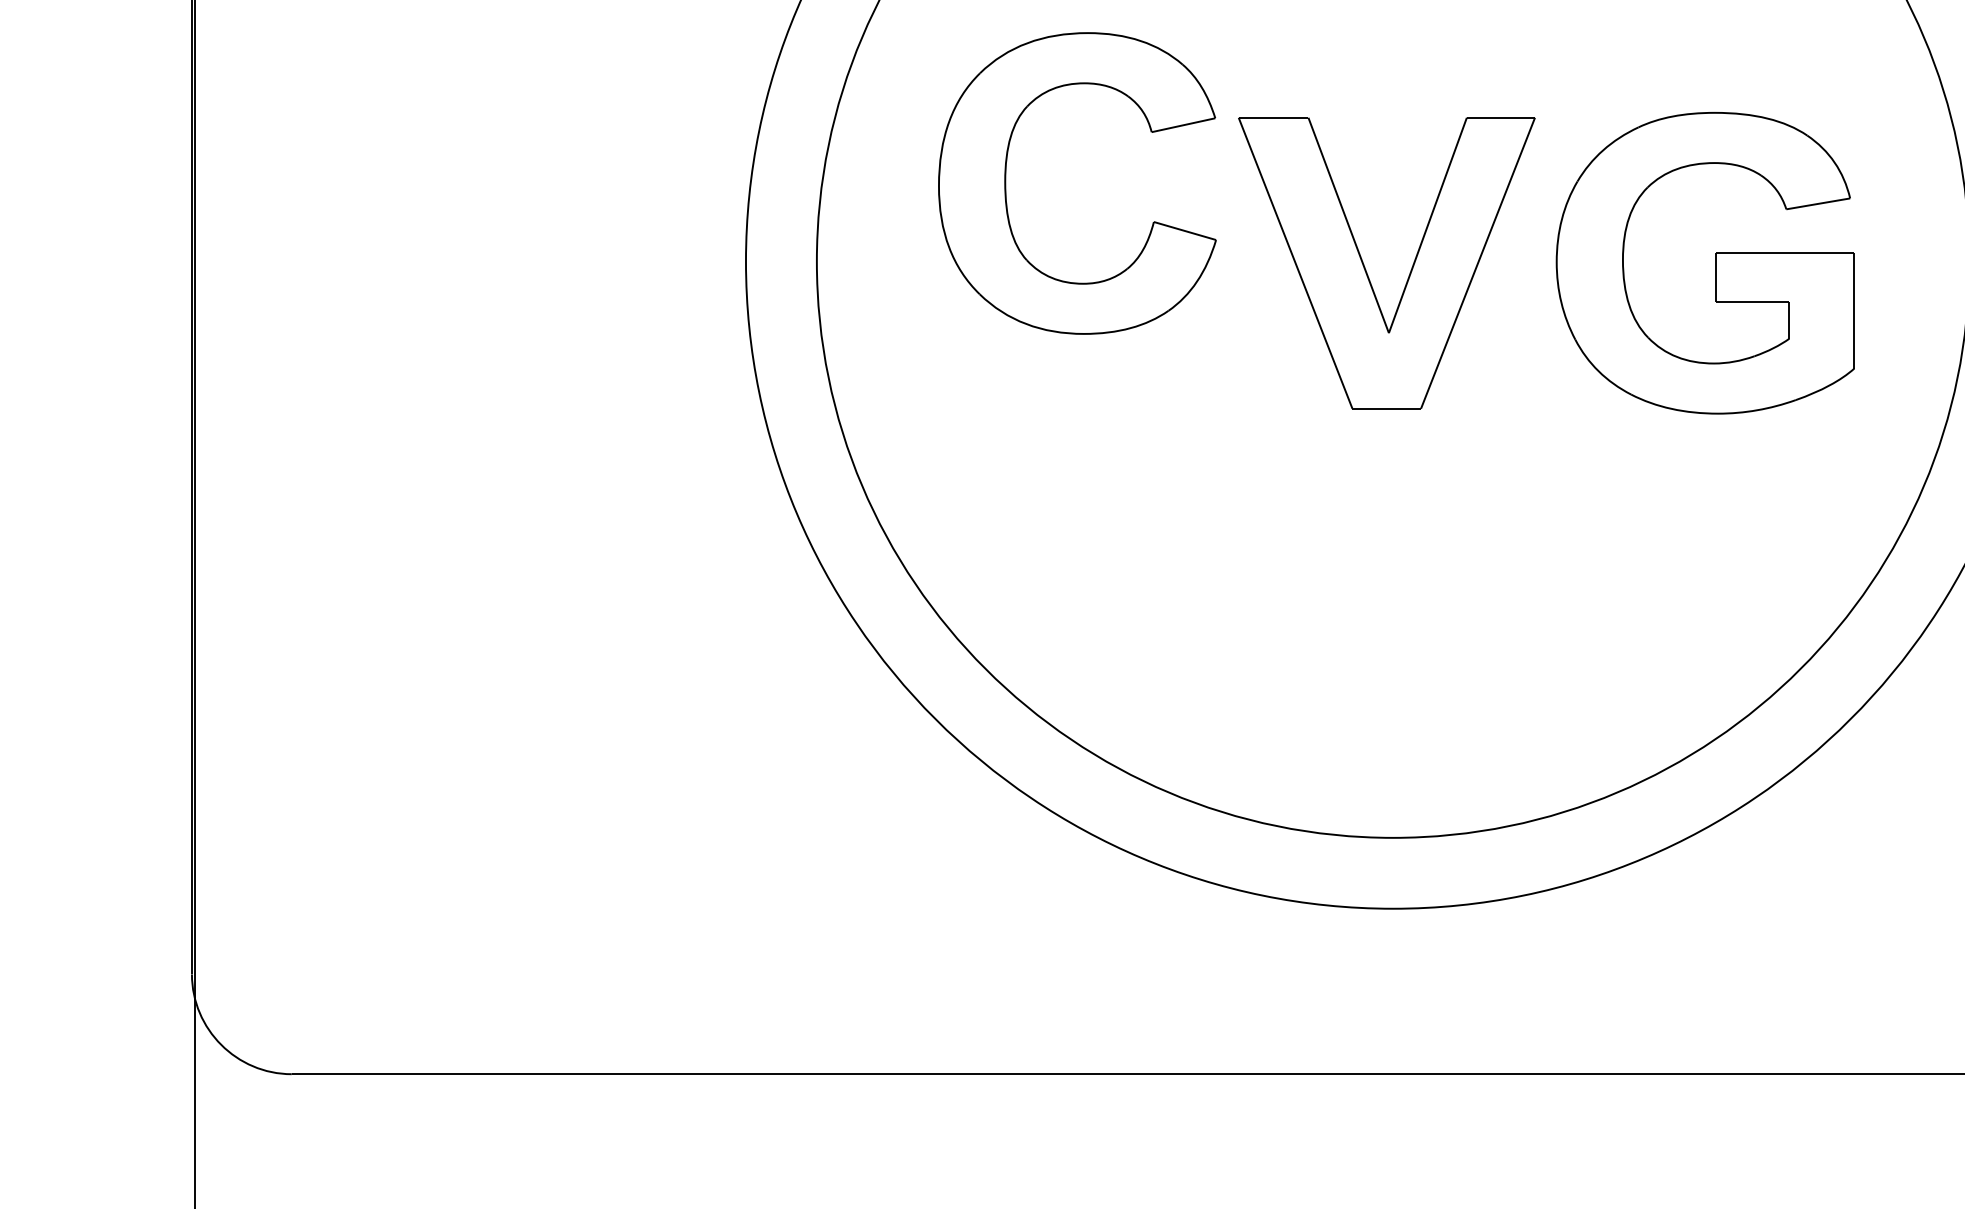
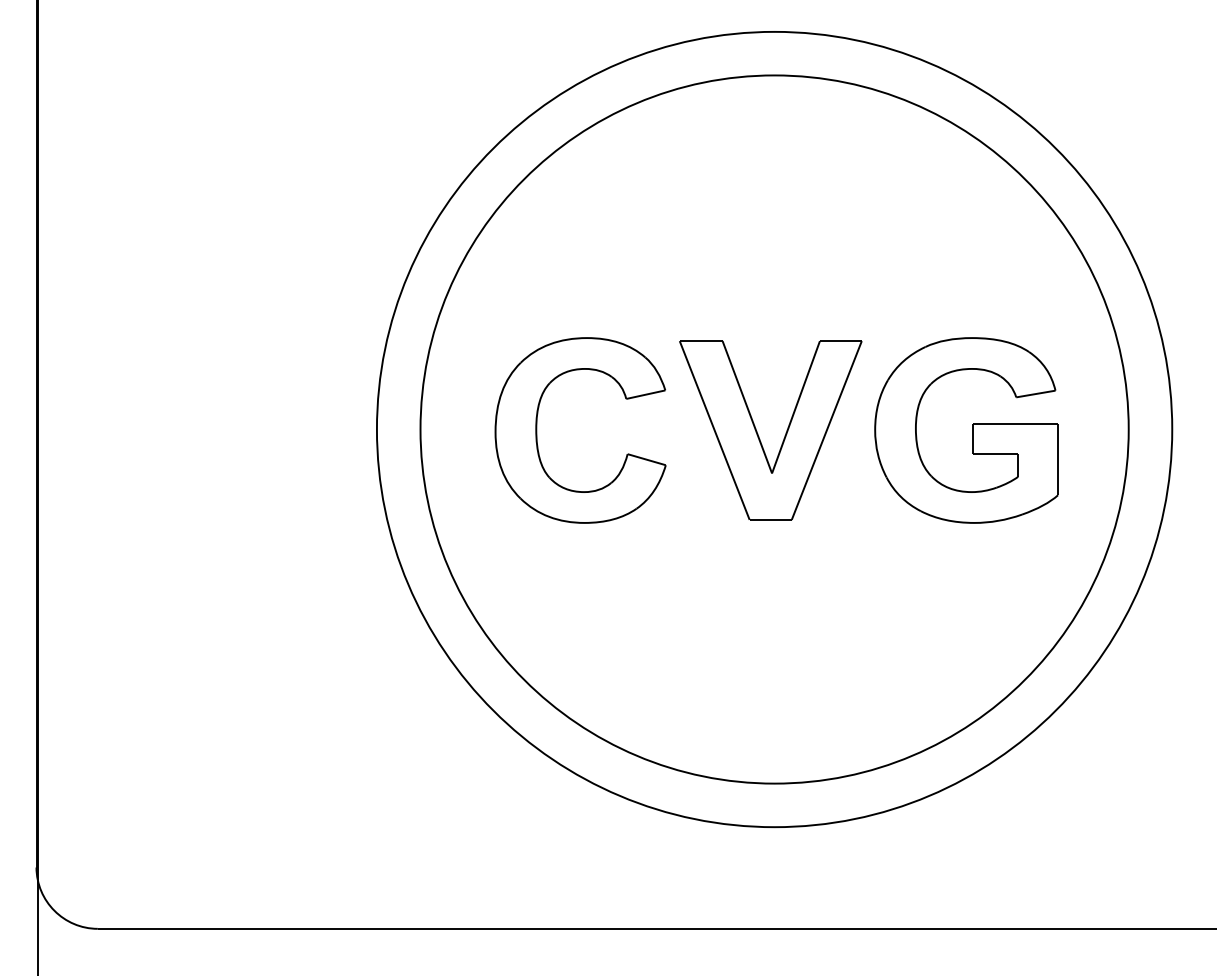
part: (1007, 183) -> (537, 430), moved

